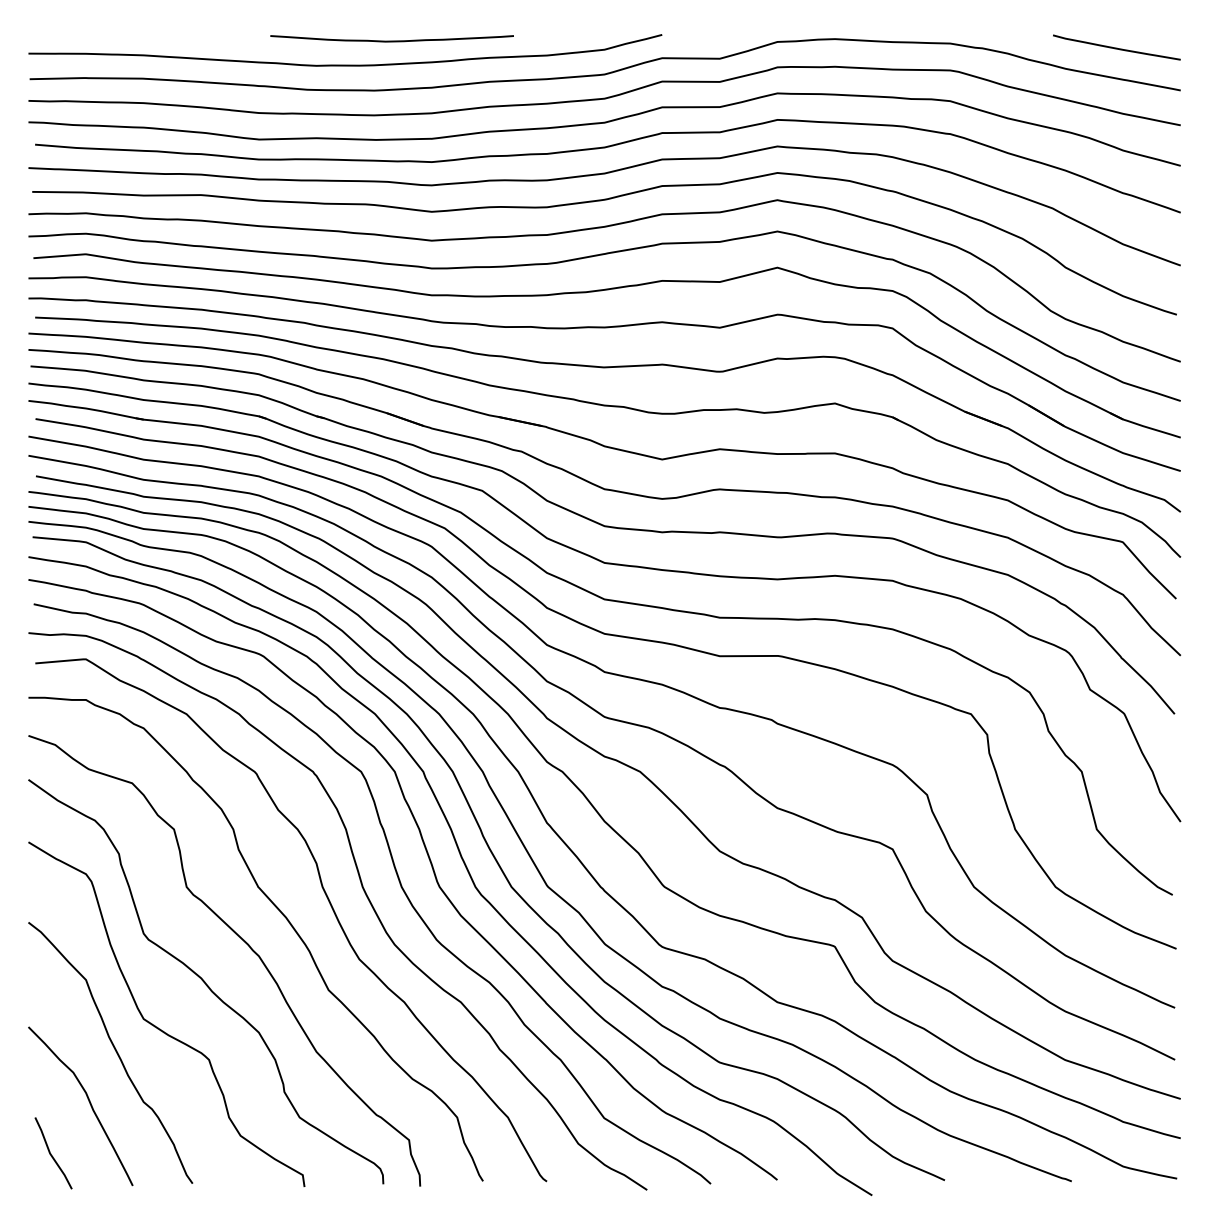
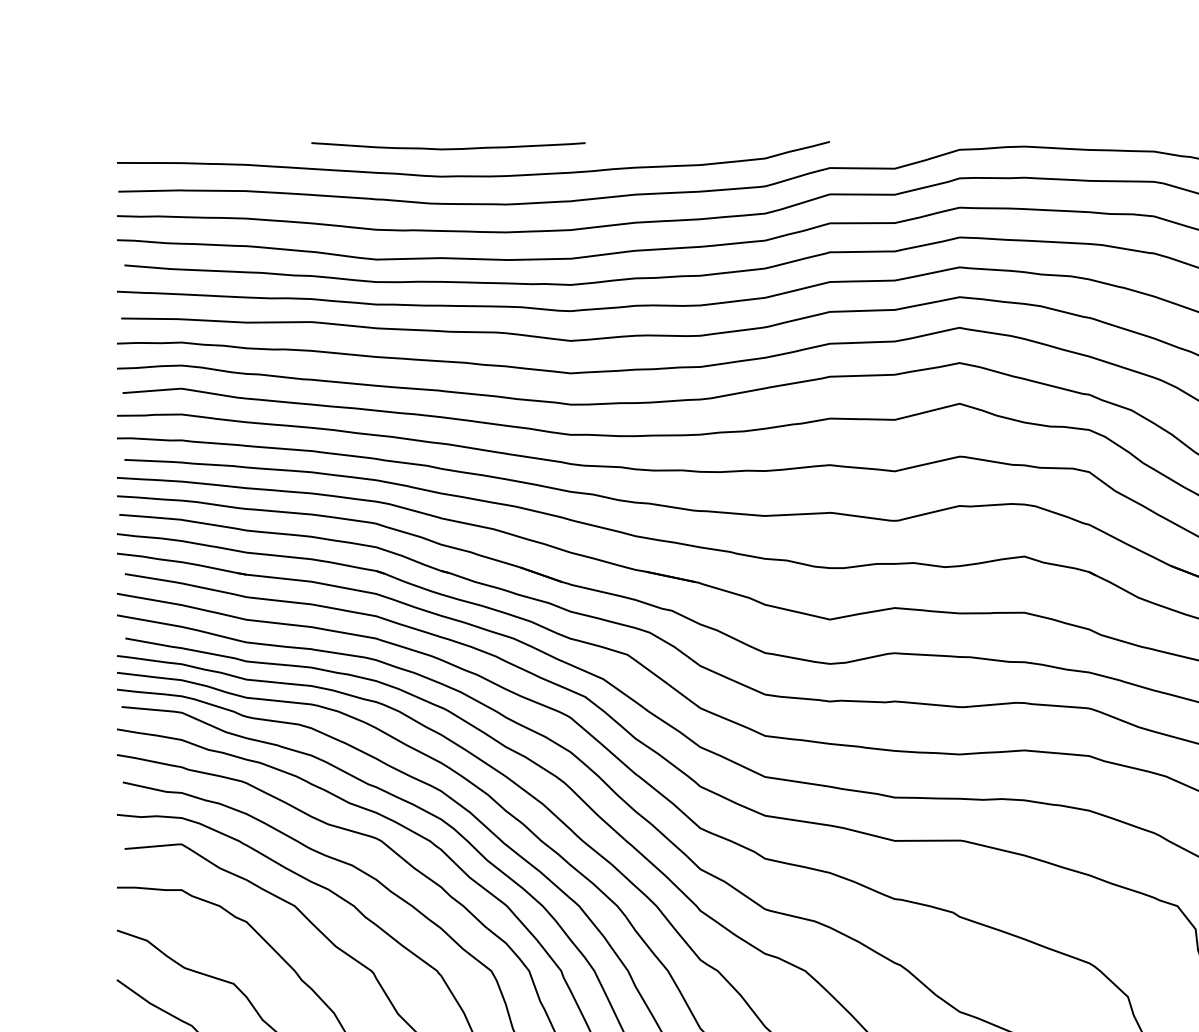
curve: (391, 40) -> (447, 148), moved

